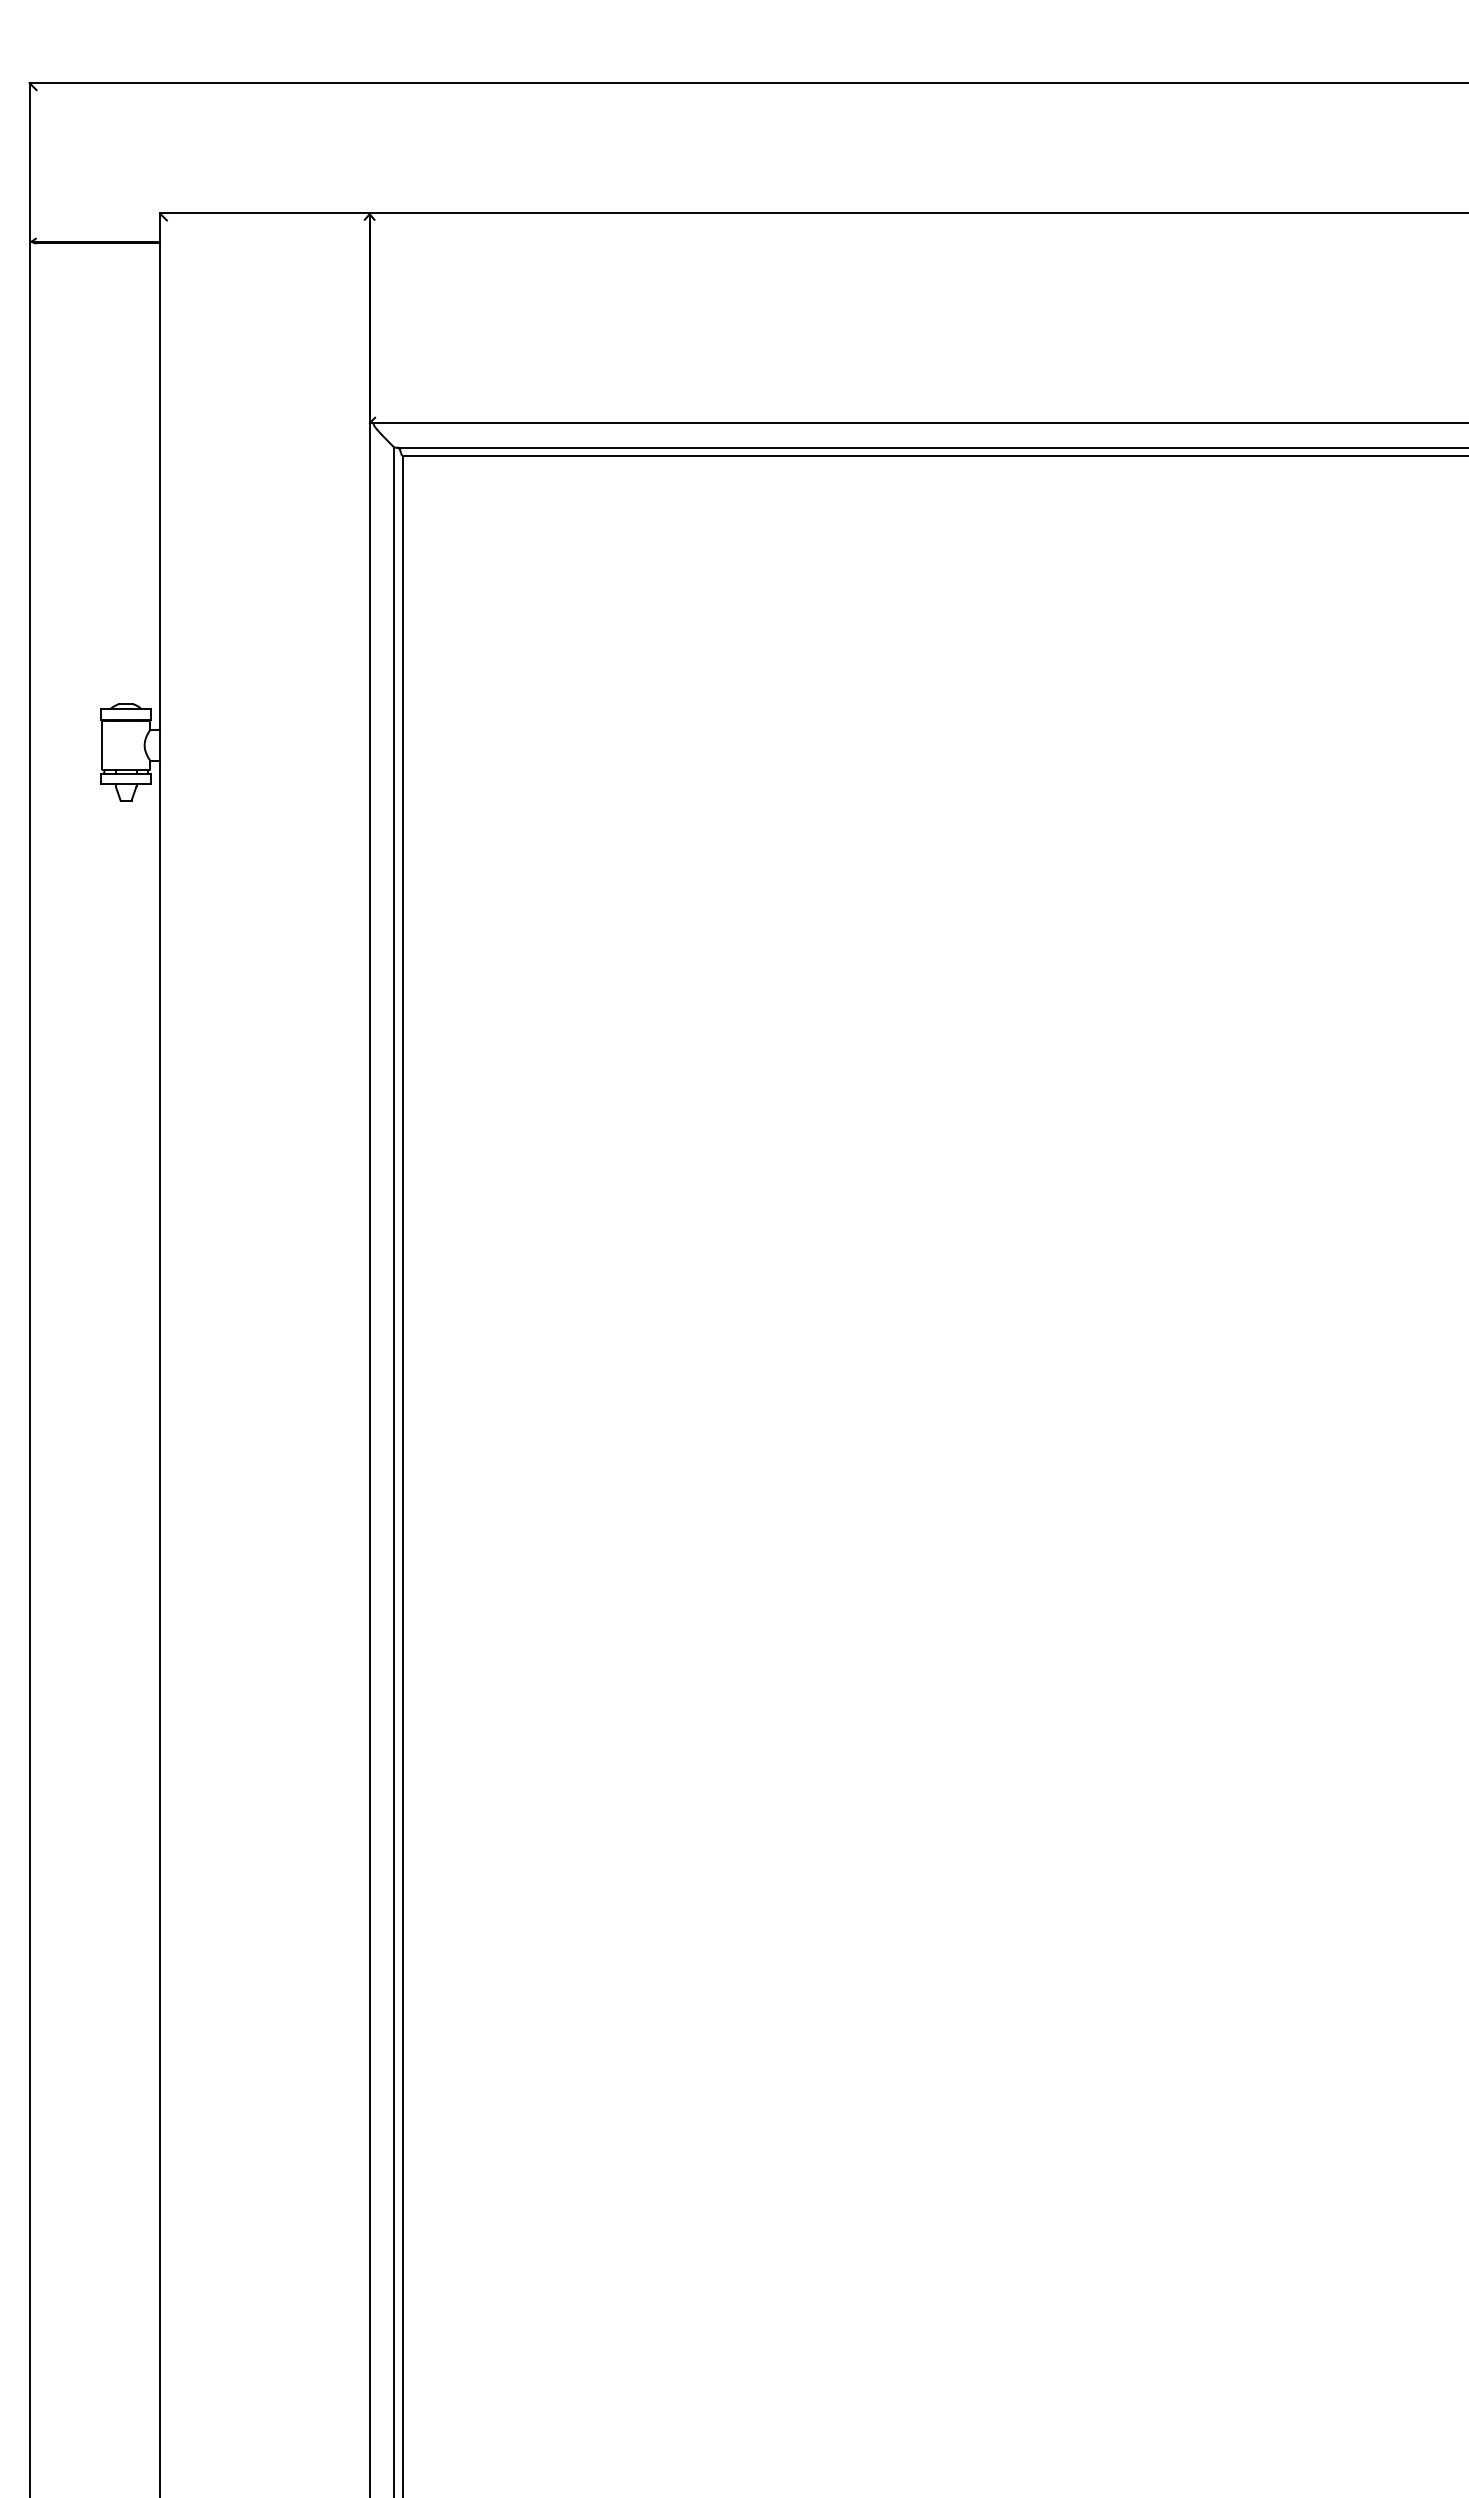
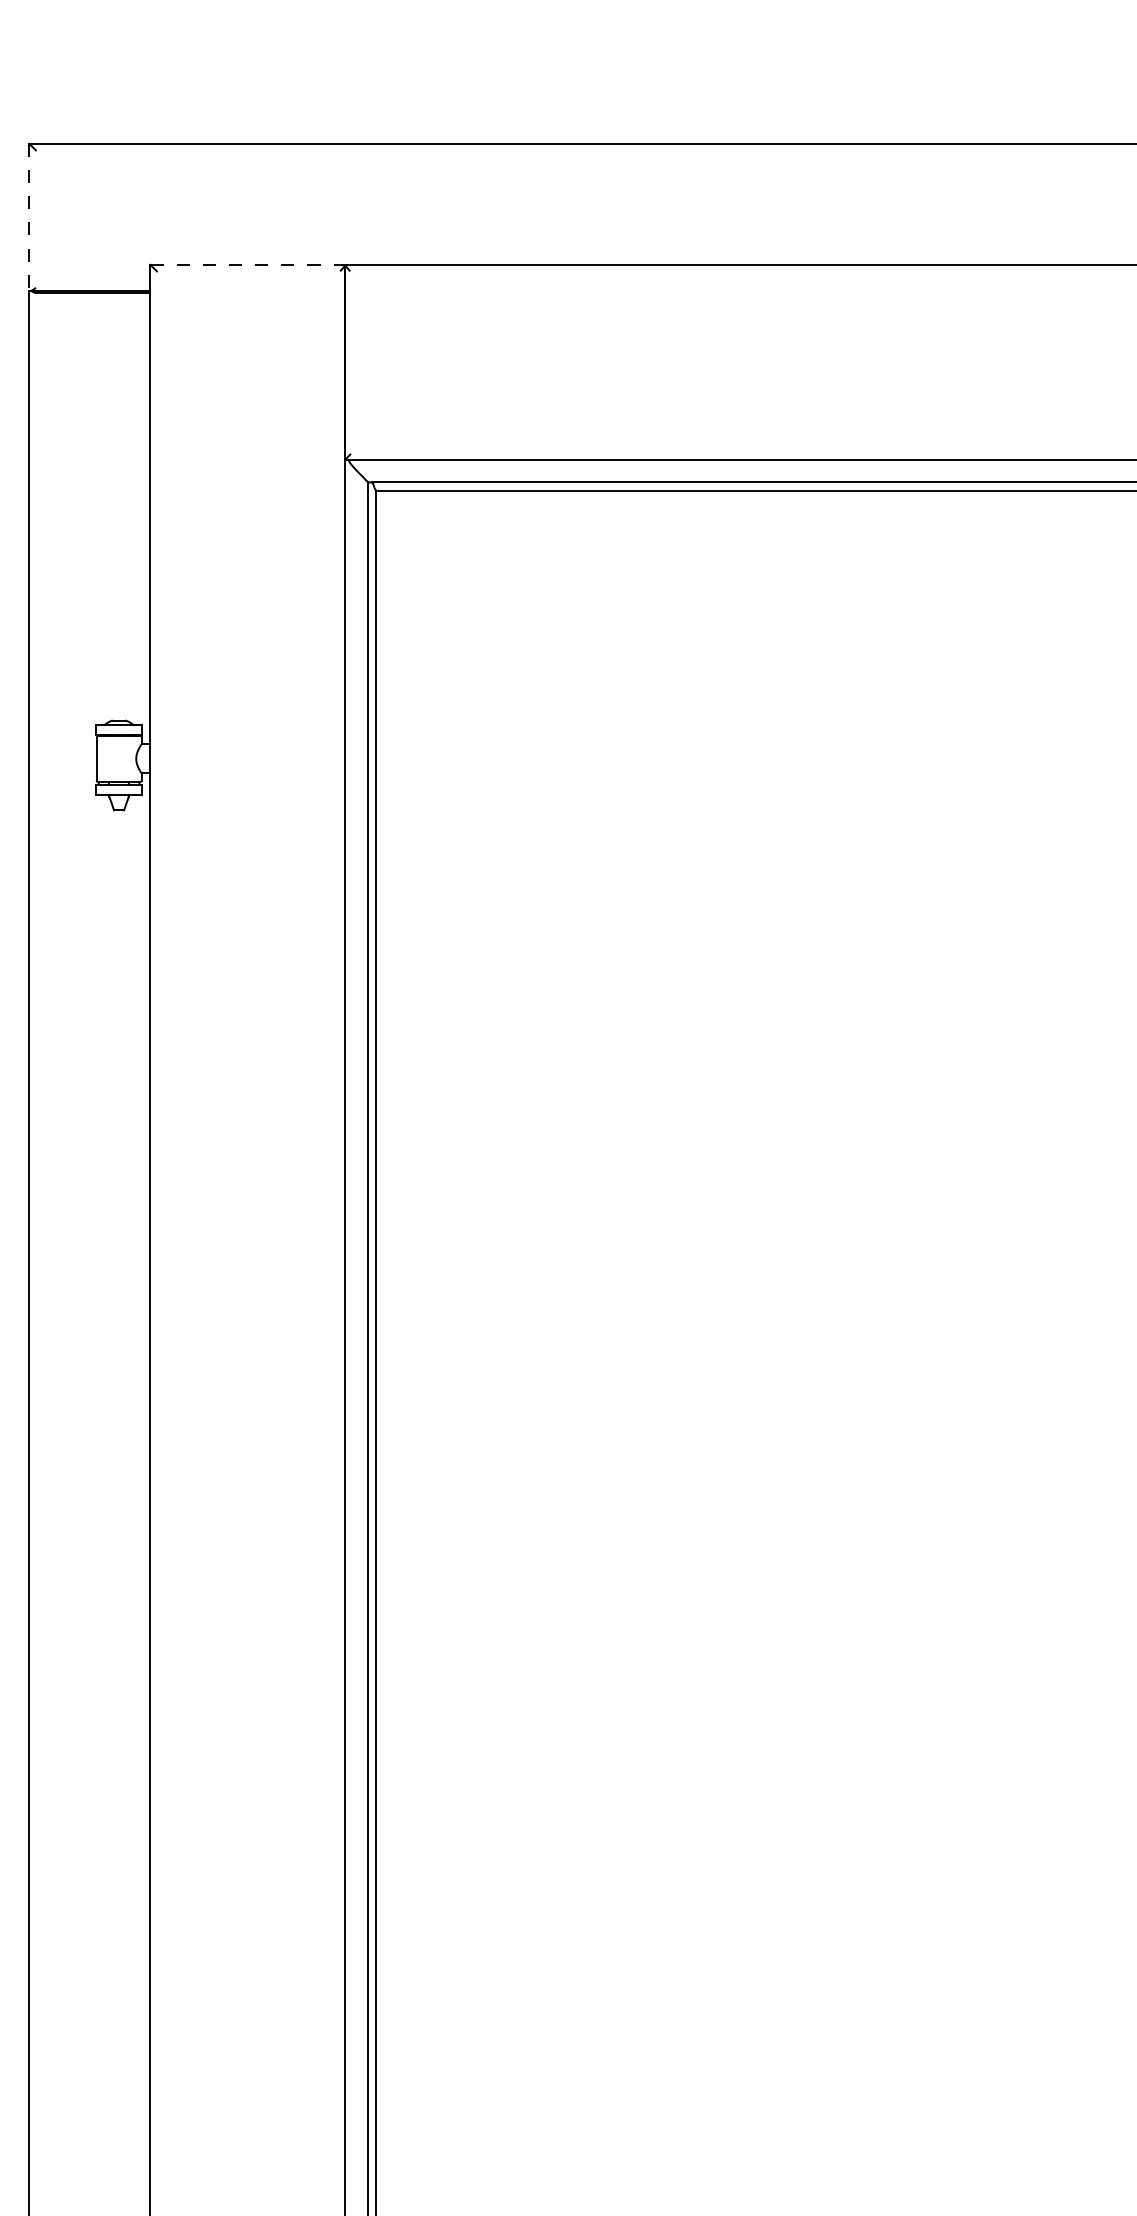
line: (29, 162) -> (29, 217), solid -> dashed
line: (264, 213) -> (247, 264), solid -> dashed

